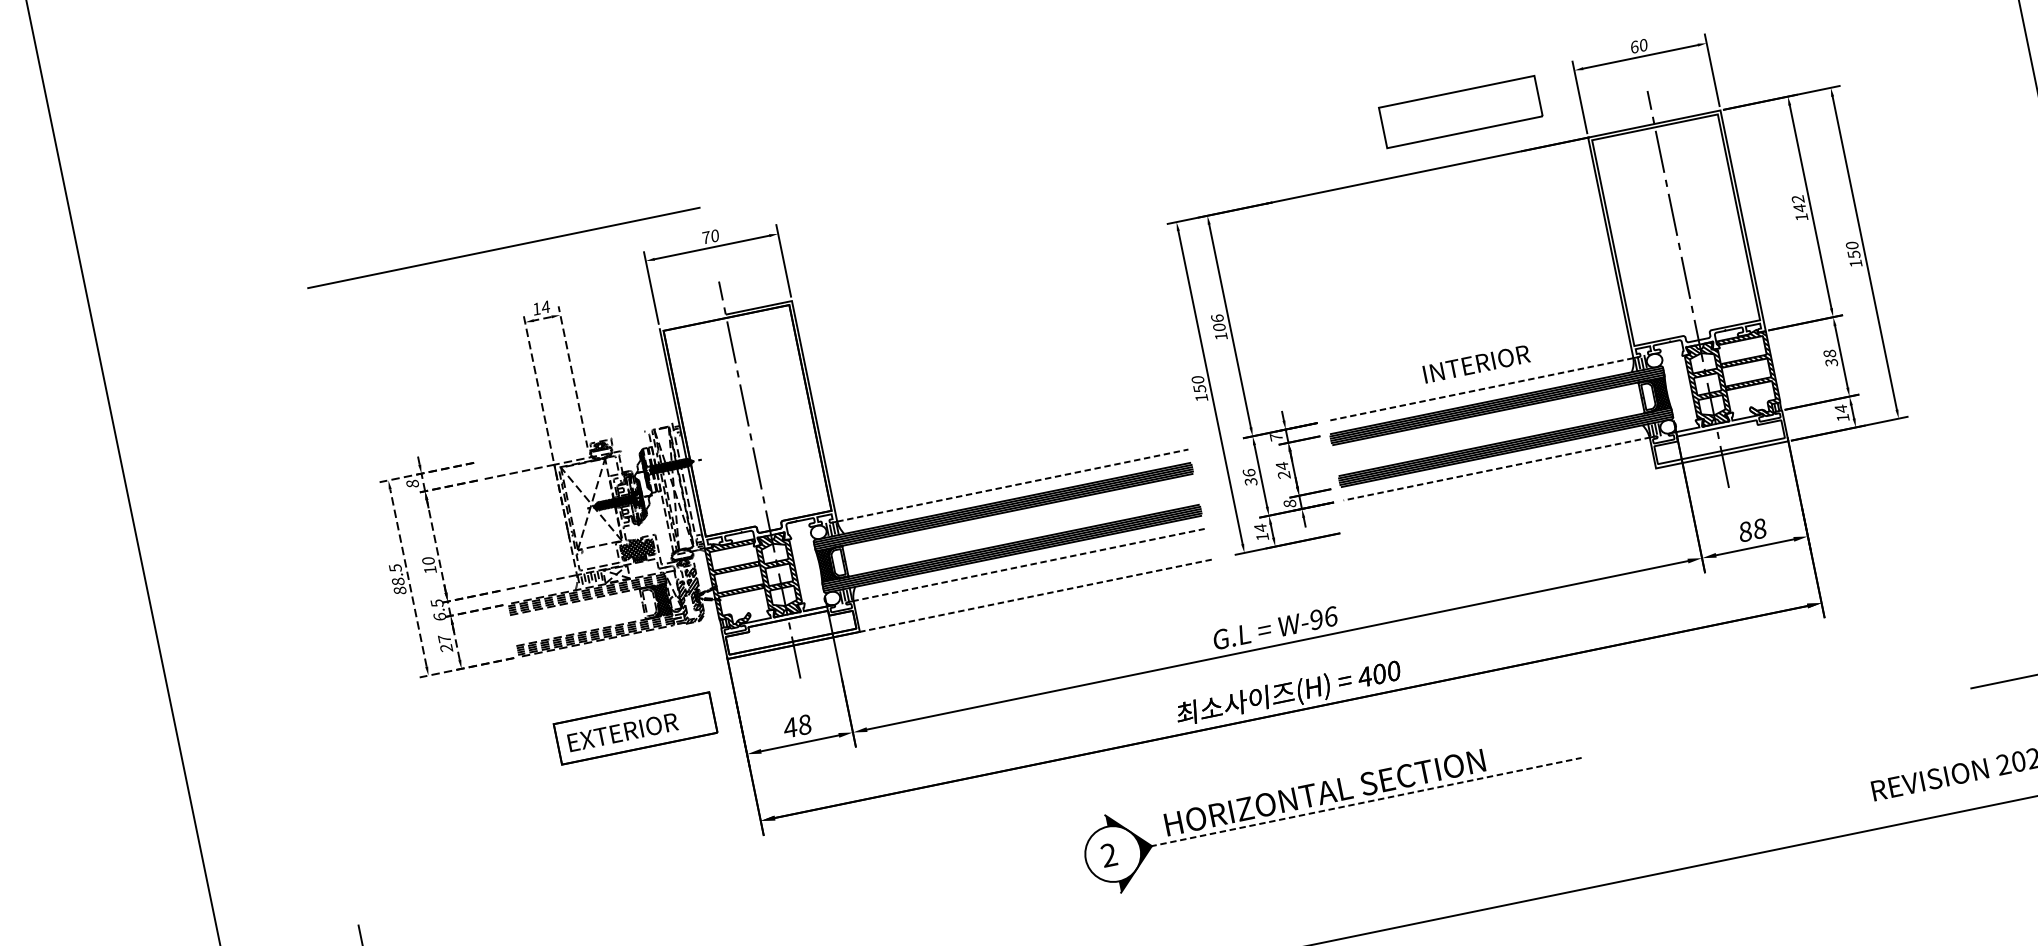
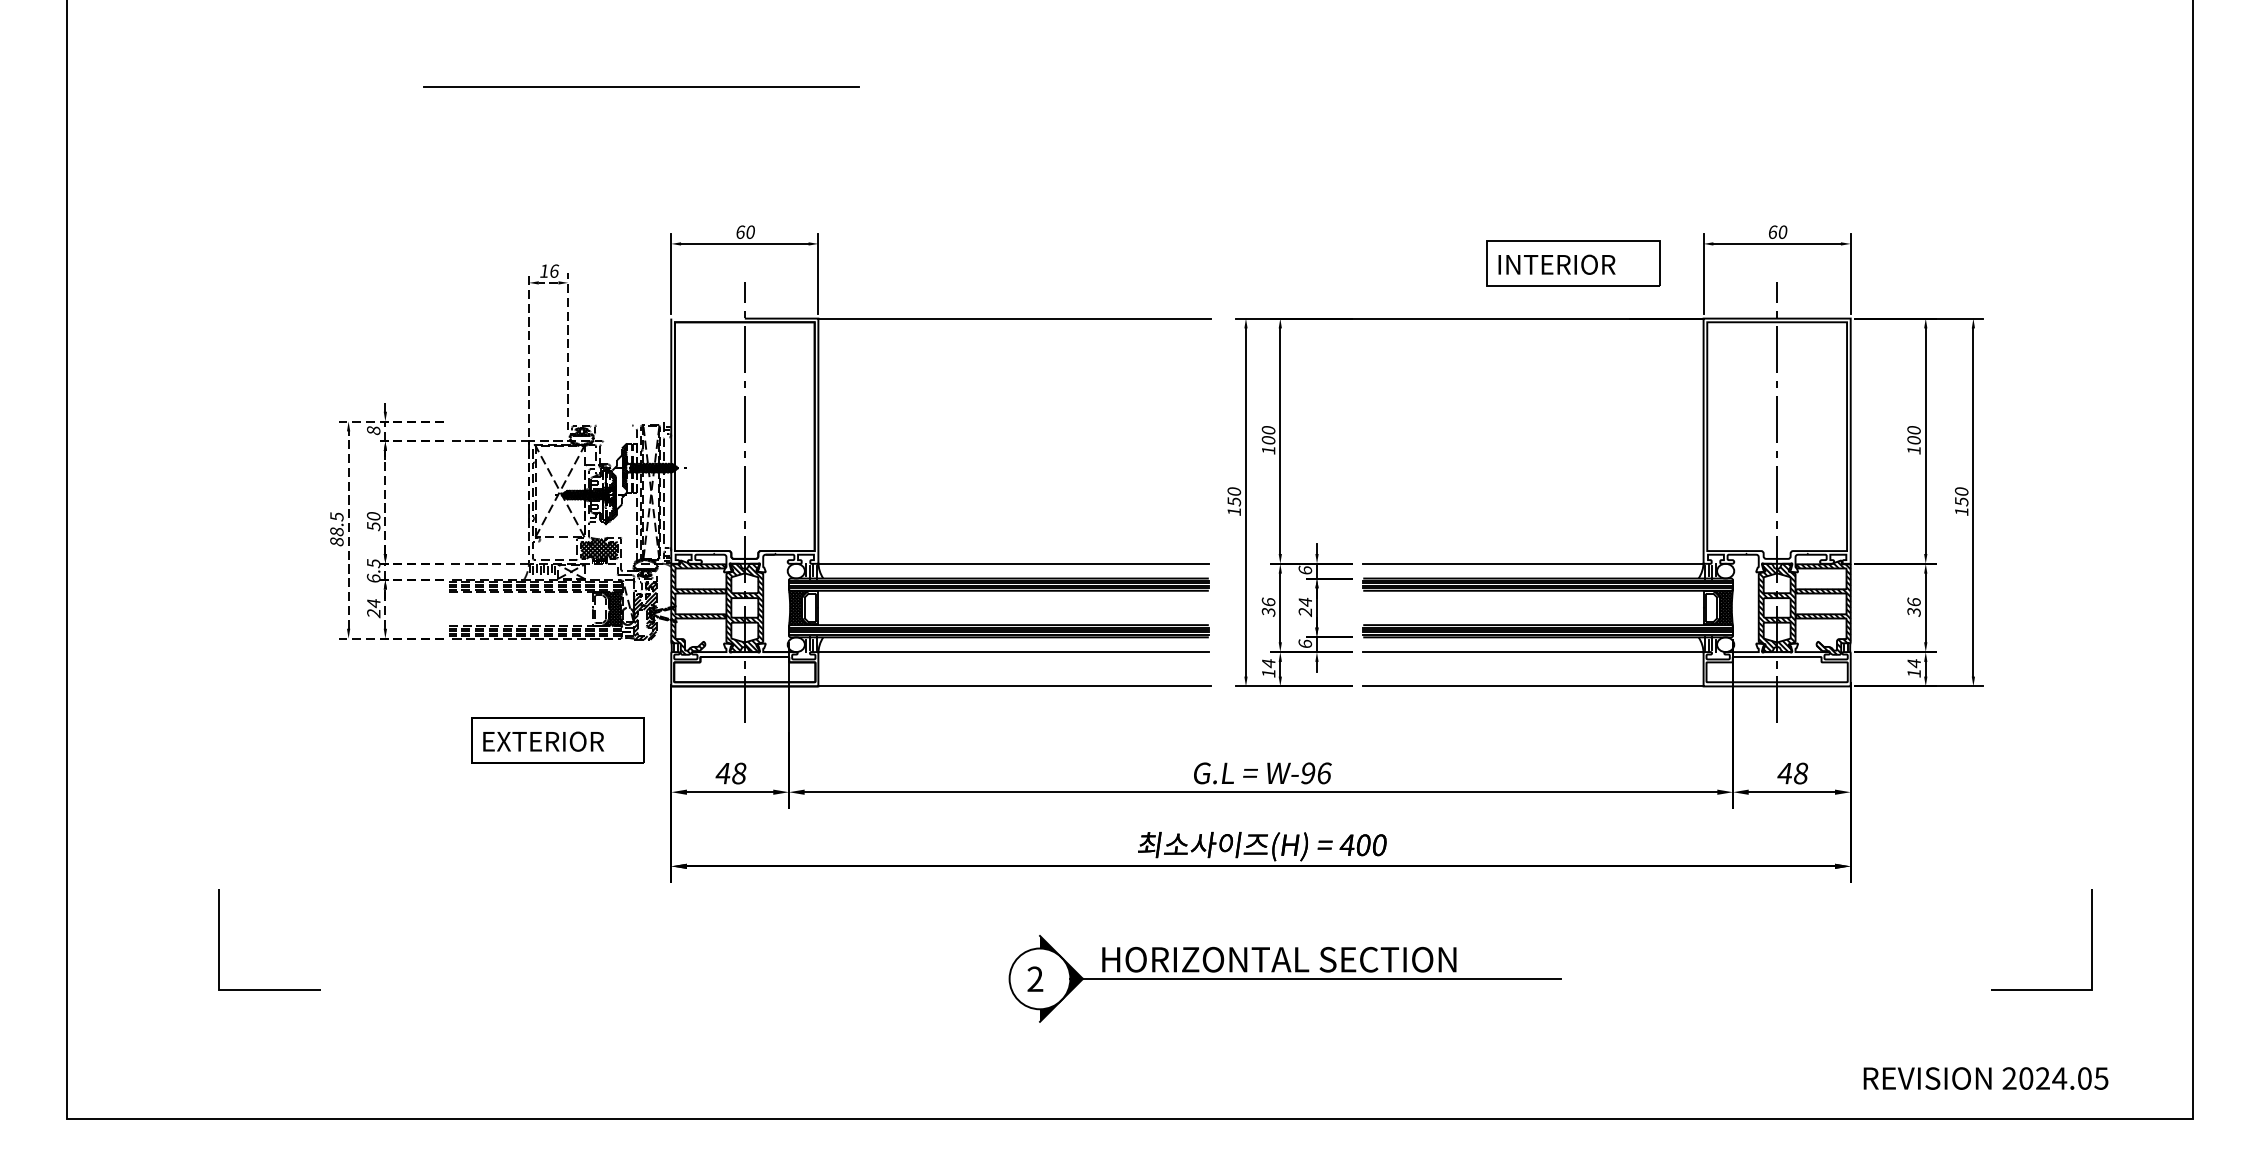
text: (1798, 204) -> (1913, 435), 142 -> 100
text: (705, 237) -> (740, 231), 70 -> 60
line: (503, 247) -> (641, 86), moved
line: (968, 264) -> (1014, 318), added
text: (545, 306) -> (554, 270), 14 -> 16
text: (1217, 317) -> (1268, 429), 106 -> 100
text: (1829, 353) -> (1913, 601), 38 -> 36
text: (1476, 363) -> (1556, 264), moved
line: (1479, 389) -> (1532, 563), dashed -> solid
text: (1276, 436) -> (1305, 569), 7 -> 6
line: (1497, 469) -> (1534, 652), dashed -> solid
line: (1013, 485) -> (1014, 563), dashed -> solid
line: (1503, 499) -> (1533, 686), added
text: (1289, 503) -> (1304, 643), 8 -> 6
text: (1744, 531) -> (1784, 773), 88 -> 48
line: (1028, 565) -> (1012, 652), dashed -> solid
text: (430, 570) -> (373, 526), 10 -> 50
line: (1036, 595) -> (1014, 686), dashed -> solid
text: (444, 639) -> (373, 603), 27 -> 24
line: (1361, 802) -> (1316, 978), dashed -> solid

